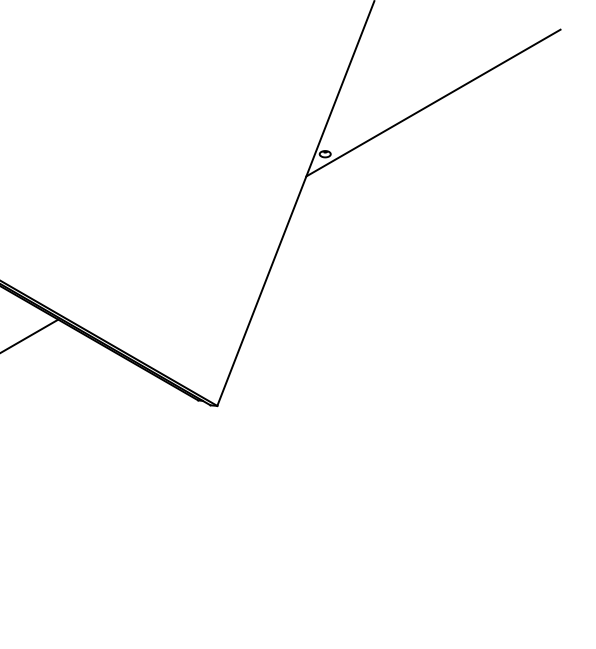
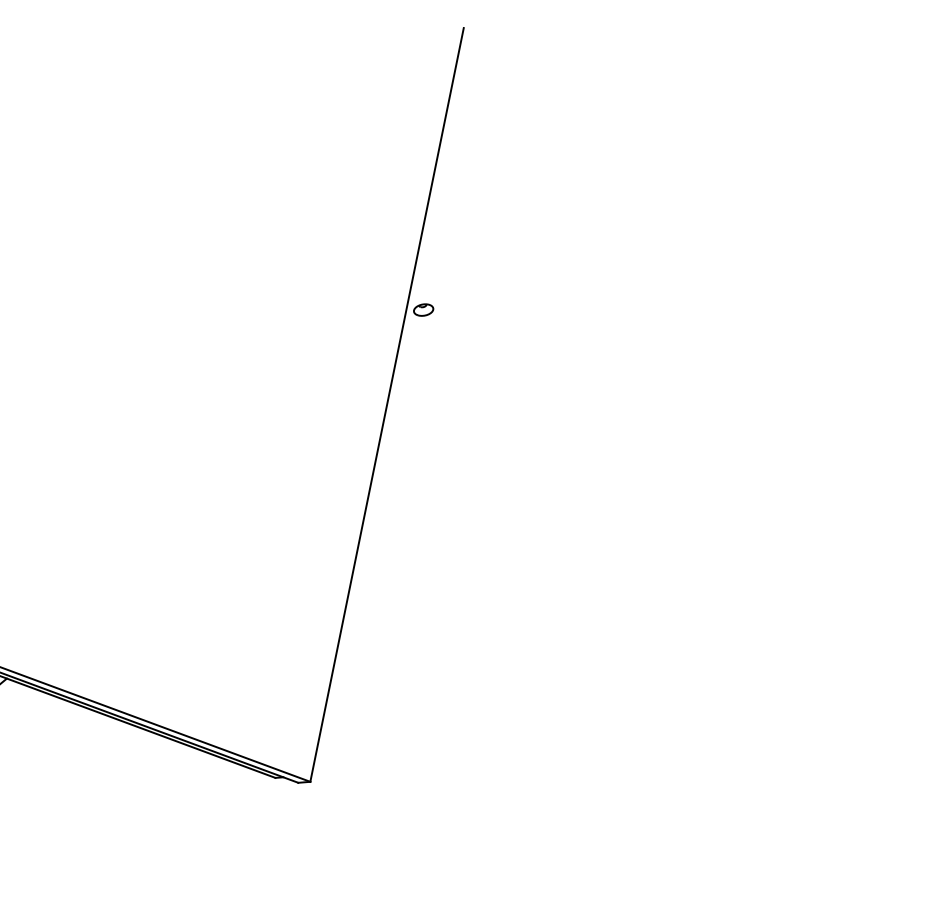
line: (433, 102) -> (597, 187), removed

